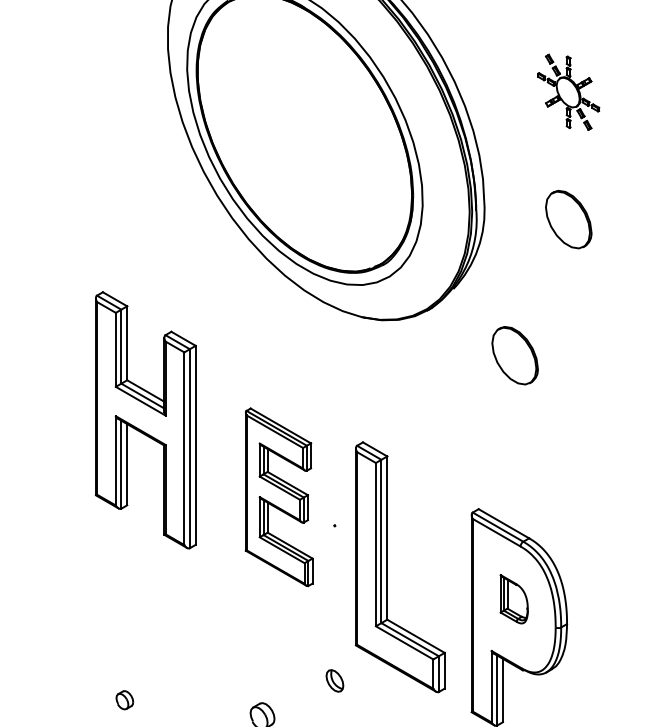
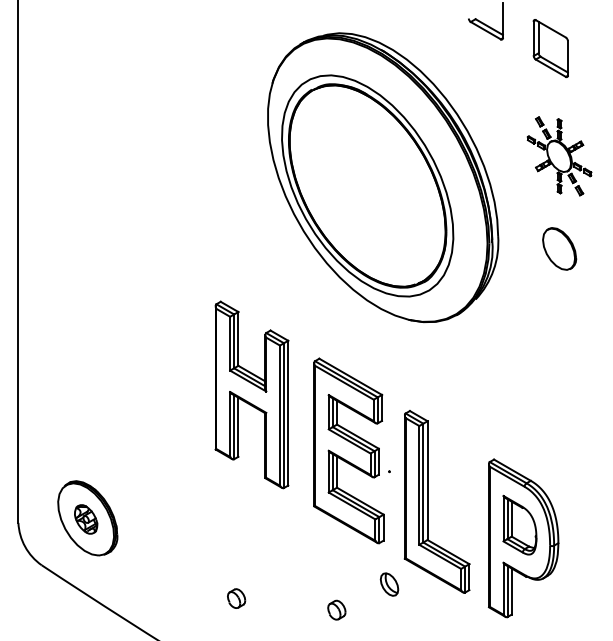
part: (568, 92) -> (559, 156), size x1.43
part: (514, 355) -> (520, 347), removed
part: (278, 496) -> (348, 450), size x1.43
part: (513, 598) -> (519, 524), size x1.67
part: (334, 680) -> (389, 584), size x1.43
part: (124, 700) -> (236, 598), size x1.43

